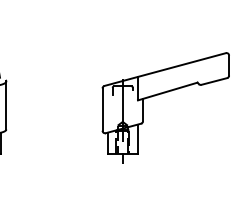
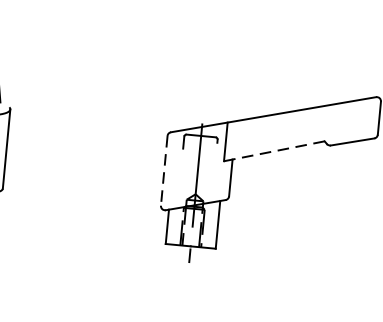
line: (167, 91) -> (273, 151), solid -> dashed
line: (102, 110) -> (164, 172), solid -> dashed

